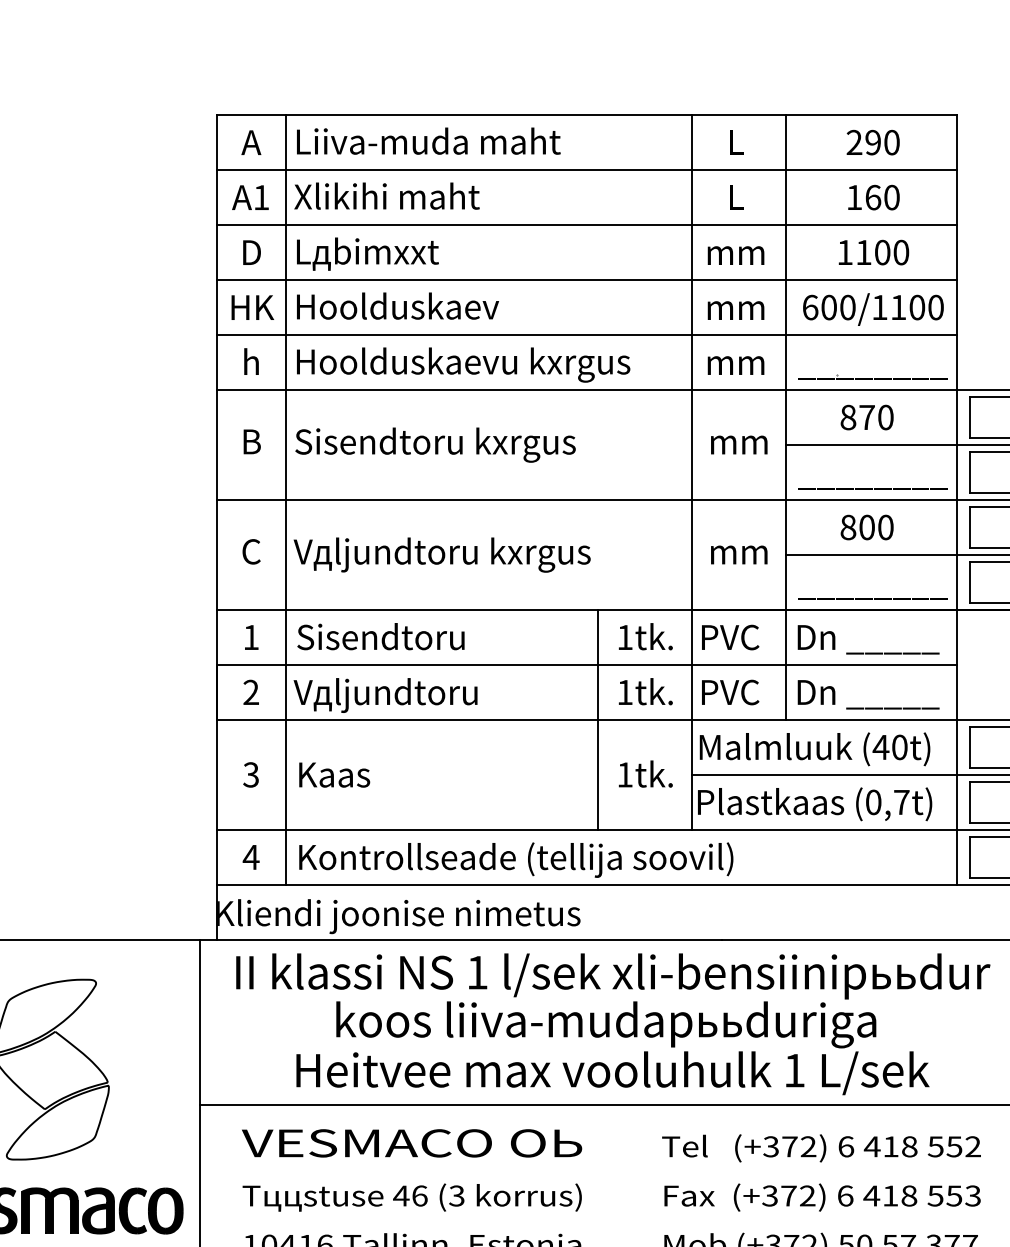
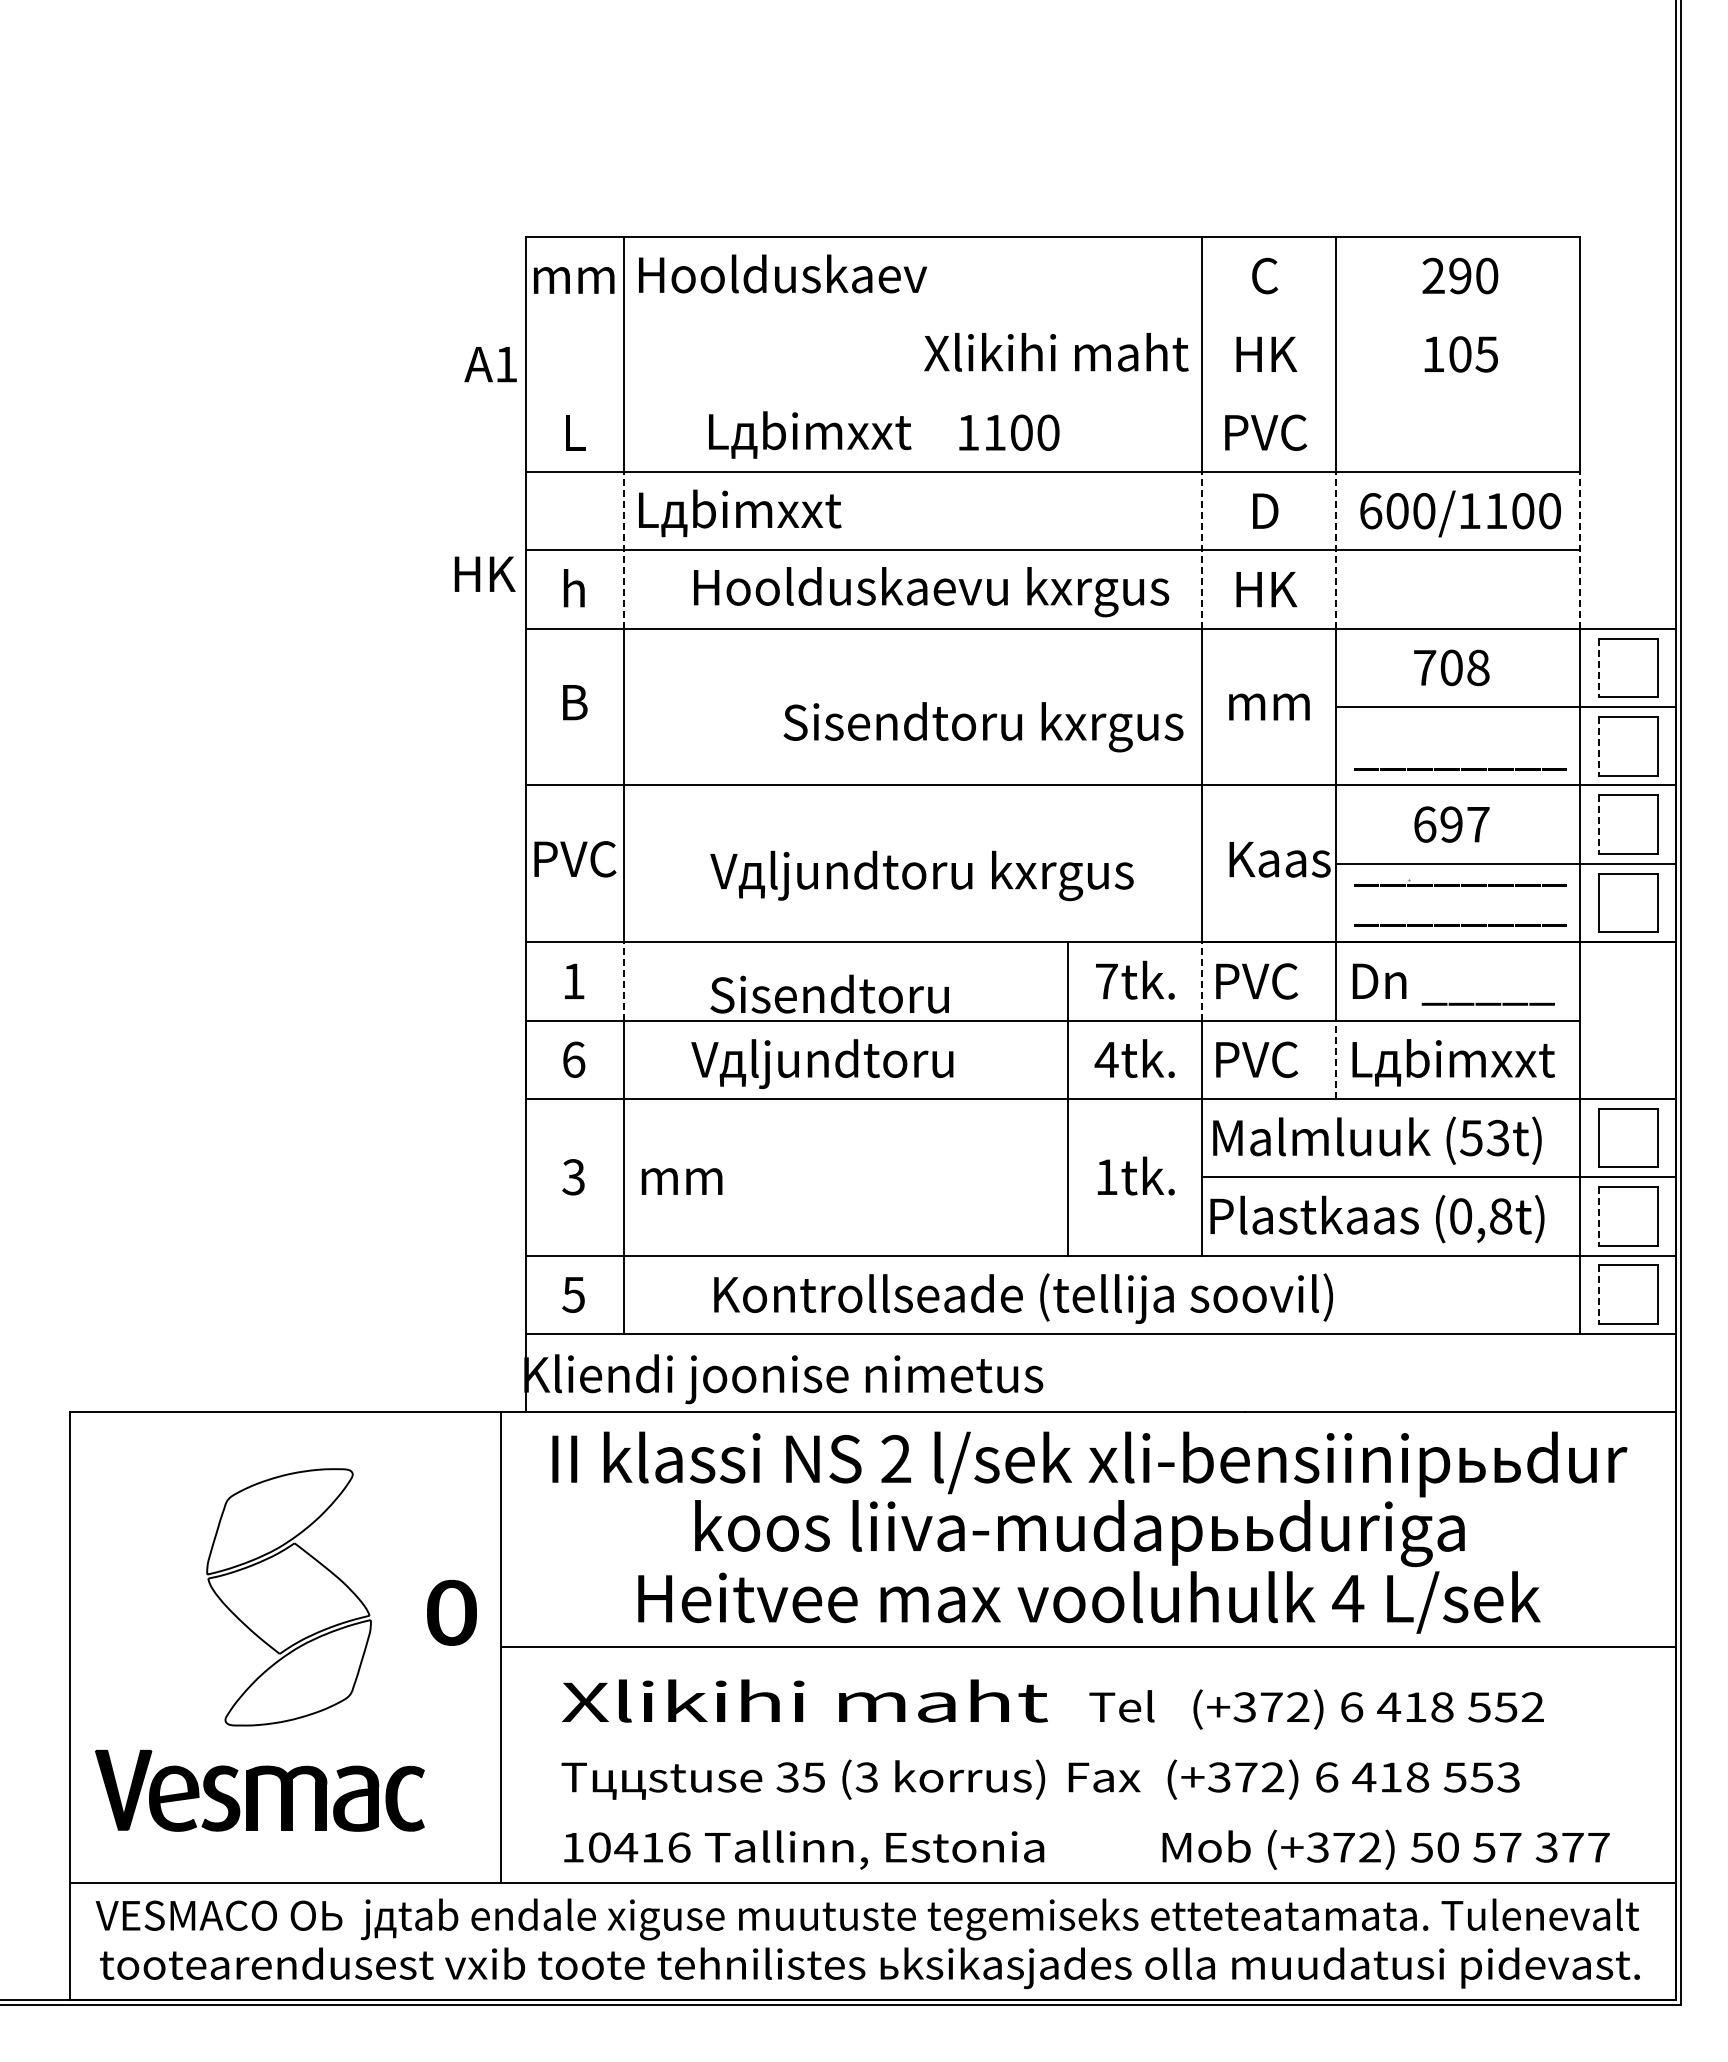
text: (430, 140) -> (829, 273), Liiva-muda maht -> Hoolduskaev
text: (251, 142) -> (574, 275), A -> mm
text: (736, 142) -> (1265, 275), L -> C
line: (587, 170) -> (1052, 315), removed
text: (387, 196) -> (1056, 352), moved
text: (737, 196) -> (1266, 353), L -> HK
text: (250, 197) -> (490, 364), moved
text: (882, 197) -> (1473, 354), 160 -> 105
line: (587, 225) -> (1052, 393), removed
text: (251, 252) -> (574, 432), D -> L
text: (736, 252) -> (1265, 432), mm -> PVC
text: (874, 252) -> (1009, 432), moved
text: (368, 253) -> (810, 434), moved
text: (252, 307) -> (484, 573), moved
text: (735, 307) -> (1264, 510), mm -> D
text: (399, 309) -> (785, 513), Hoolduskaev -> Lдbimххt
line: (286, 334) -> (623, 549), solid -> dashed
line: (692, 334) -> (1202, 549), solid -> dashed
line: (786, 334) -> (1336, 549), solid -> dashed
line: (957, 334) -> (1580, 549), solid -> dashed
text: (735, 362) -> (1264, 589), mm -> HK
text: (463, 365) -> (931, 592), moved
part: (873, 376) -> (1460, 882), moved
text: (867, 417) -> (1451, 667), 870 -> 708
line: (970, 417) -> (1598, 668), solid -> dashed
text: (435, 445) -> (983, 727), moved
line: (970, 472) -> (1598, 746), solid -> dashed
text: (867, 527) -> (1451, 824), 800 -> 697
line: (970, 528) -> (1598, 825), solid -> dashed
text: (252, 551) -> (575, 859), C -> PVC
text: (746, 551) -> (1279, 859), mm -> Kaas
text: (441, 554) -> (921, 875), moved
line: (286, 636) -> (623, 980), solid -> dashed
text: (380, 636) -> (829, 993), moved
line: (692, 636) -> (1202, 980), solid -> dashed
text: (624, 637) -> (1106, 981), 1tk. -> 7tk.
text: (250, 692) -> (573, 1059), 2 -> 6
text: (624, 692) -> (1106, 1059), 1tk. -> 4tk.
line: (786, 692) -> (1336, 1059), solid -> dashed
text: (868, 694) -> (1453, 1062), Dn _____ -> Lдbimххt
text: (385, 695) -> (822, 1063), moved
text: (890, 747) -> (1484, 1137), (40t) -> (53t)
text: (334, 775) -> (692, 1177), Kaas -> mm
text: (902, 802) -> (1501, 1216), (0,7t) -> (0,8t)
line: (970, 802) -> (1598, 1216), solid -> dashed
text: (250, 857) -> (573, 1294), 4 -> 5
line: (970, 857) -> (1598, 1295), solid -> dashed
text: (516, 859) -> (1023, 1298), moved
text: (477, 972) -> (896, 1458), 1 -> 2
text: (794, 1070) -> (1348, 1598), 1 -> 4
text: (413, 1142) -> (804, 1700), VESMACO OЬ -> Хlikihi maht
text: (821, 1148) -> (1316, 1709), moved
text: (410, 1196) -> (800, 1777), 46 -> 35
text: (822, 1197) -> (1293, 1779), moved
part: (165, 1210) -> (451, 1612), moved

